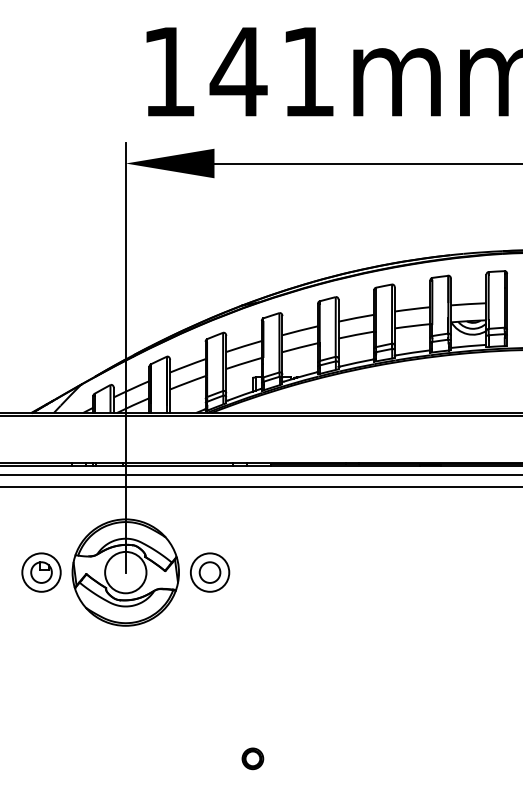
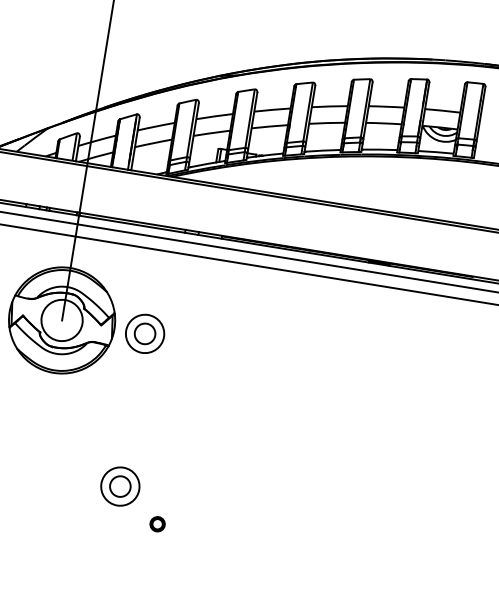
part: (210, 727) -> (120, 486), added
part: (252, 758) -> (157, 523), size x0.7

